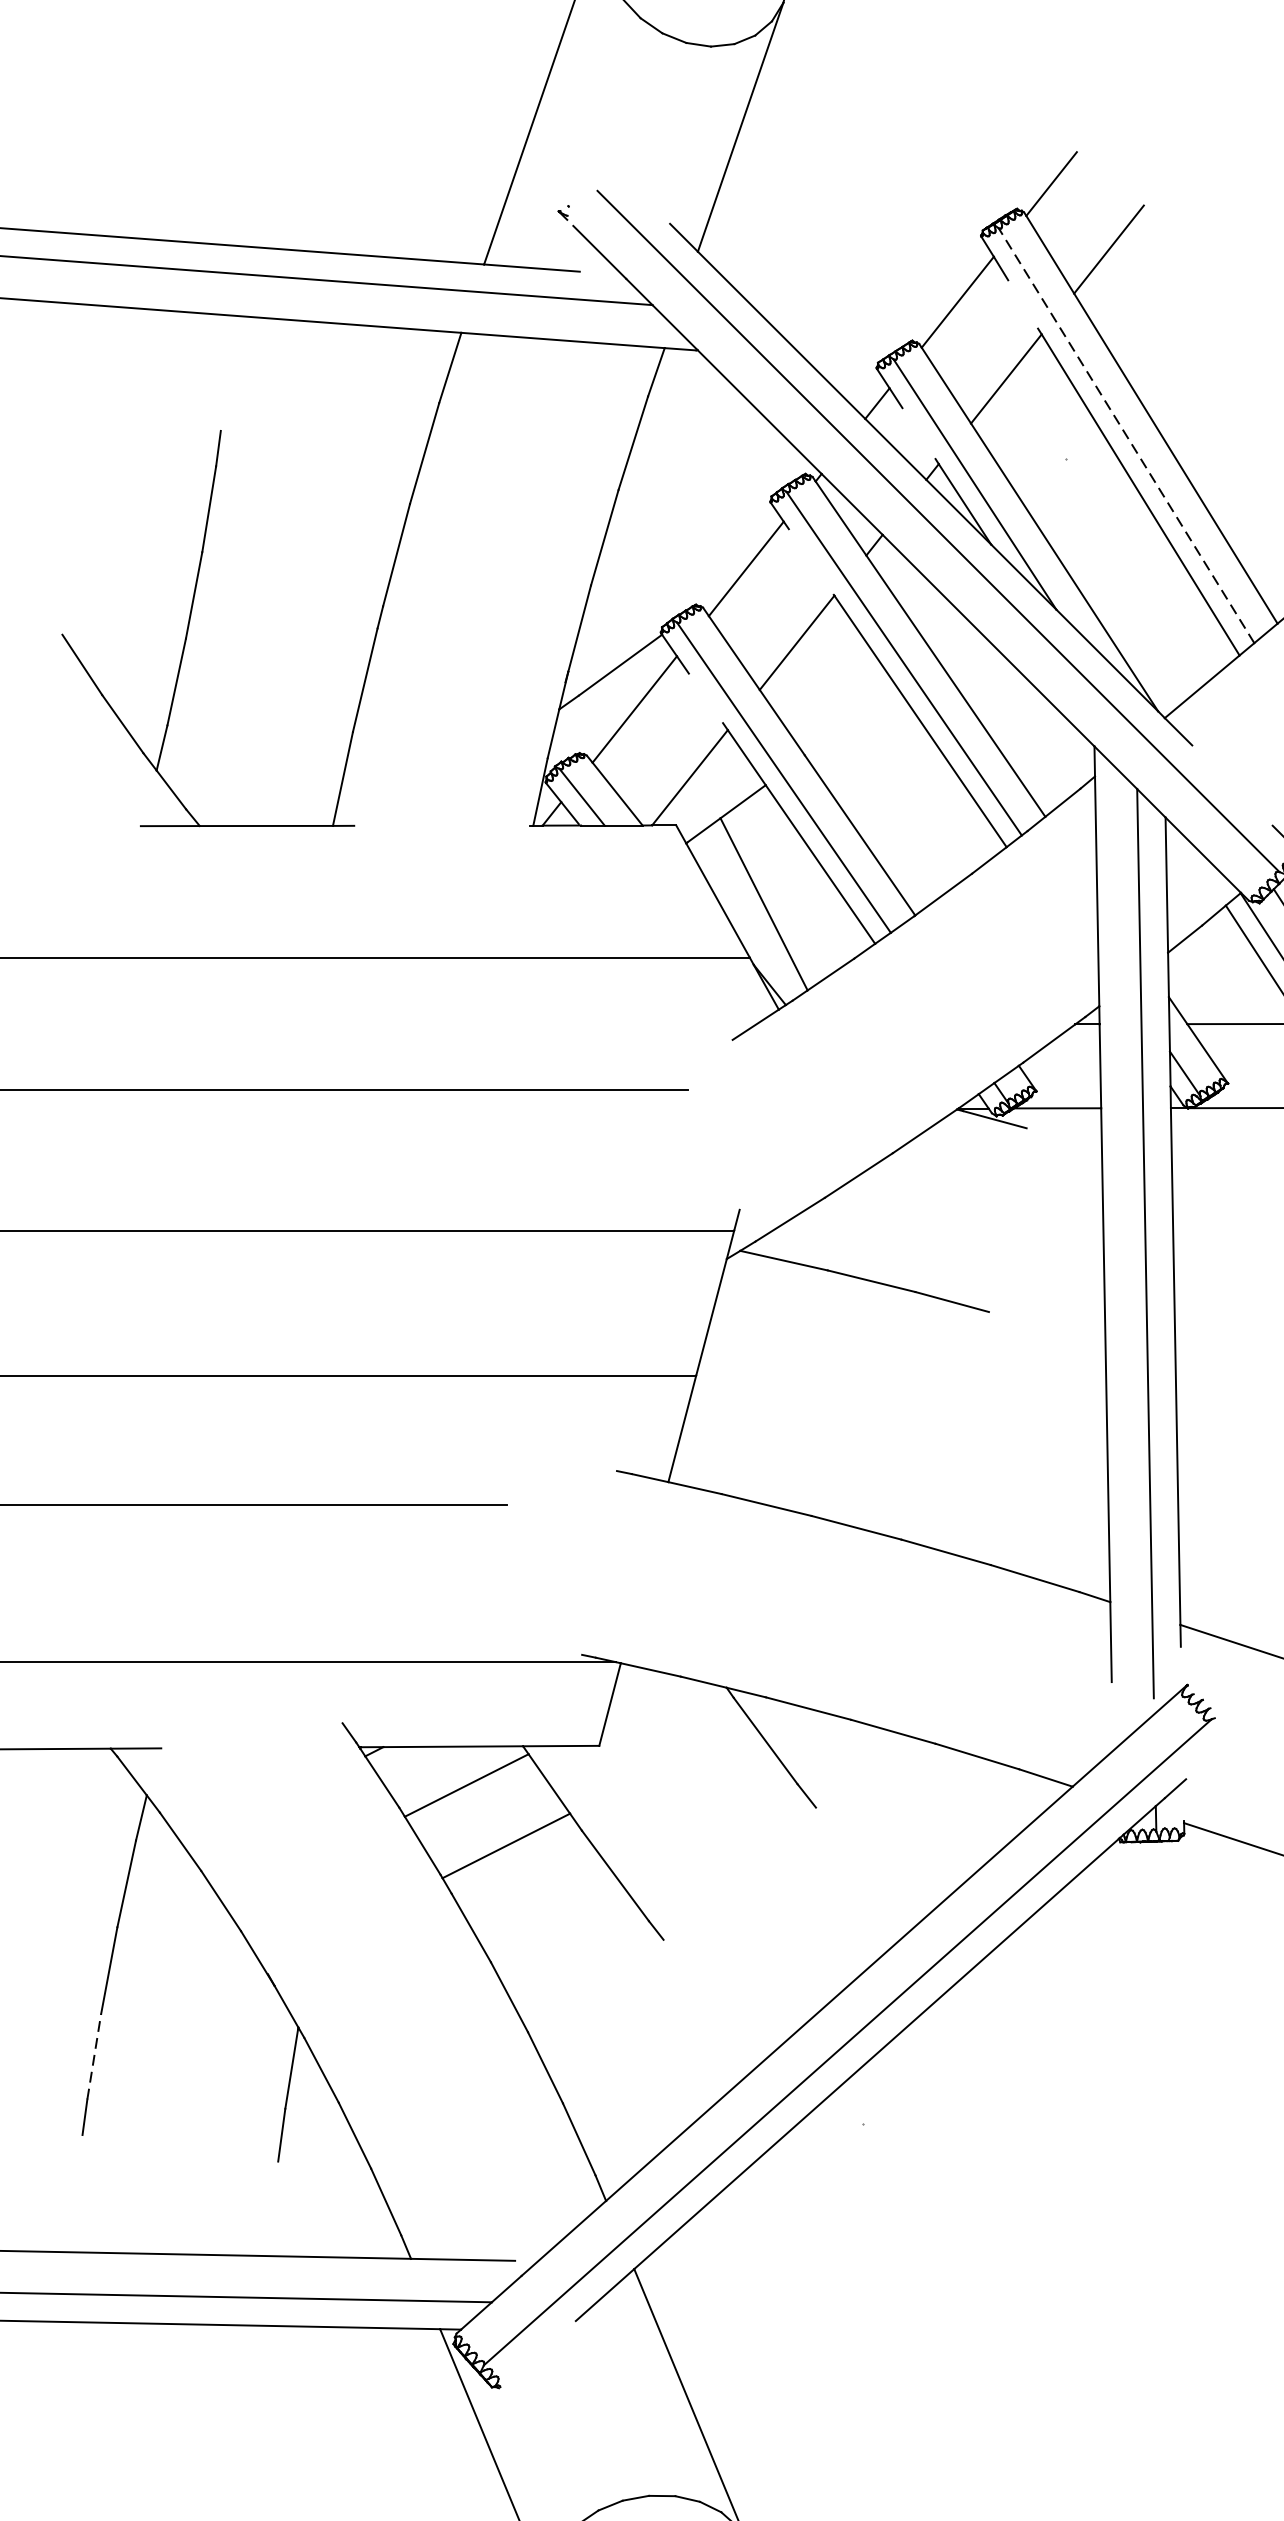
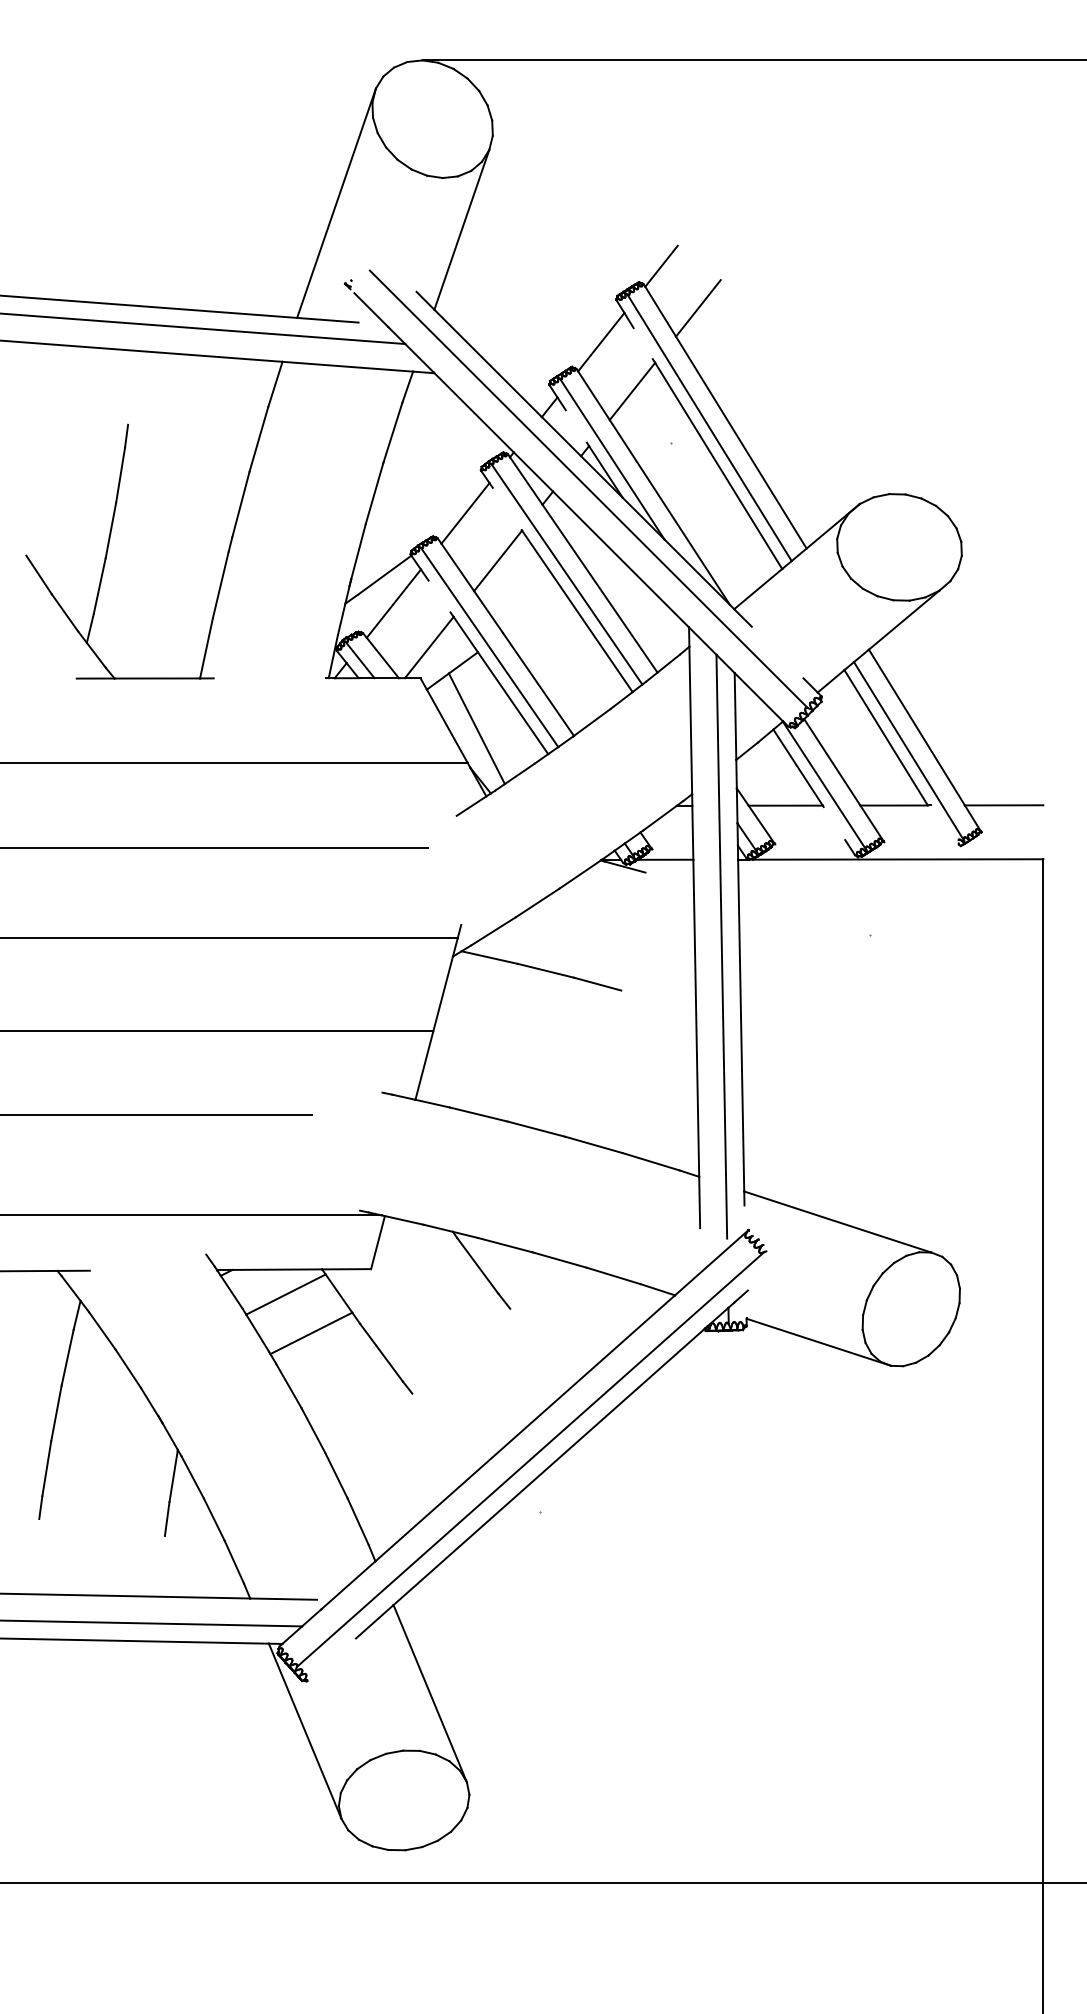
line: (1126, 435) -> (709, 427), dashed -> solid
line: (93, 2056) -> (46, 1468), dashed -> solid

